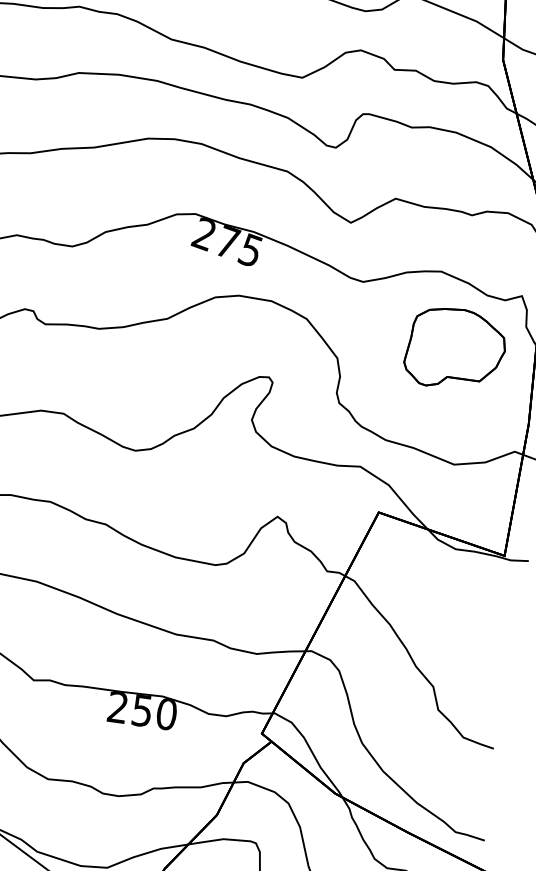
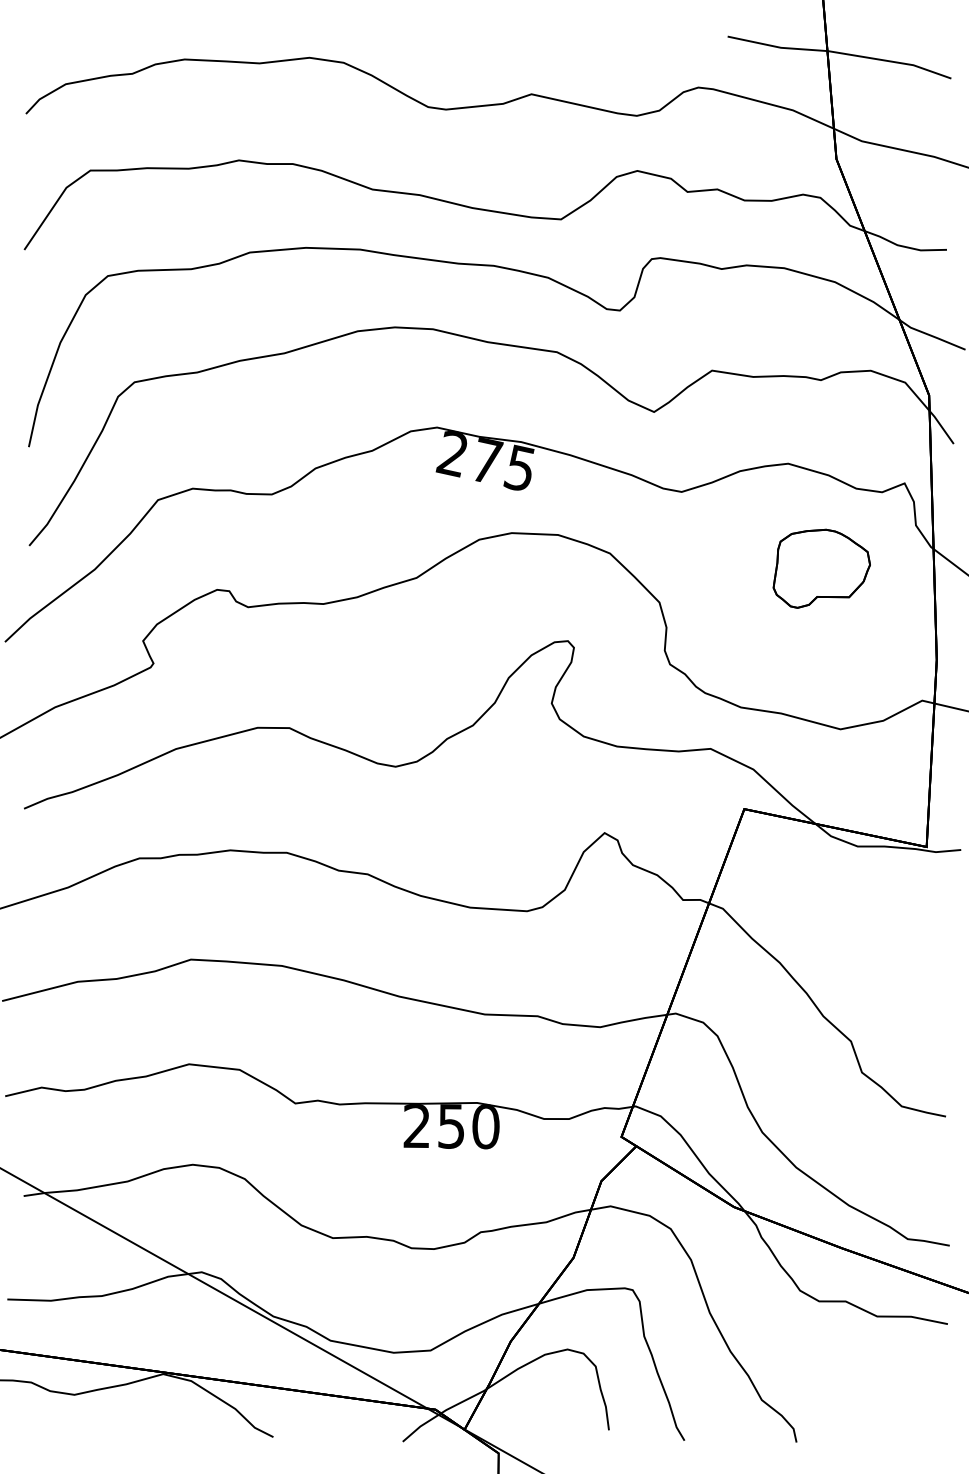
part: (455, 348) -> (821, 568), size x0.7

